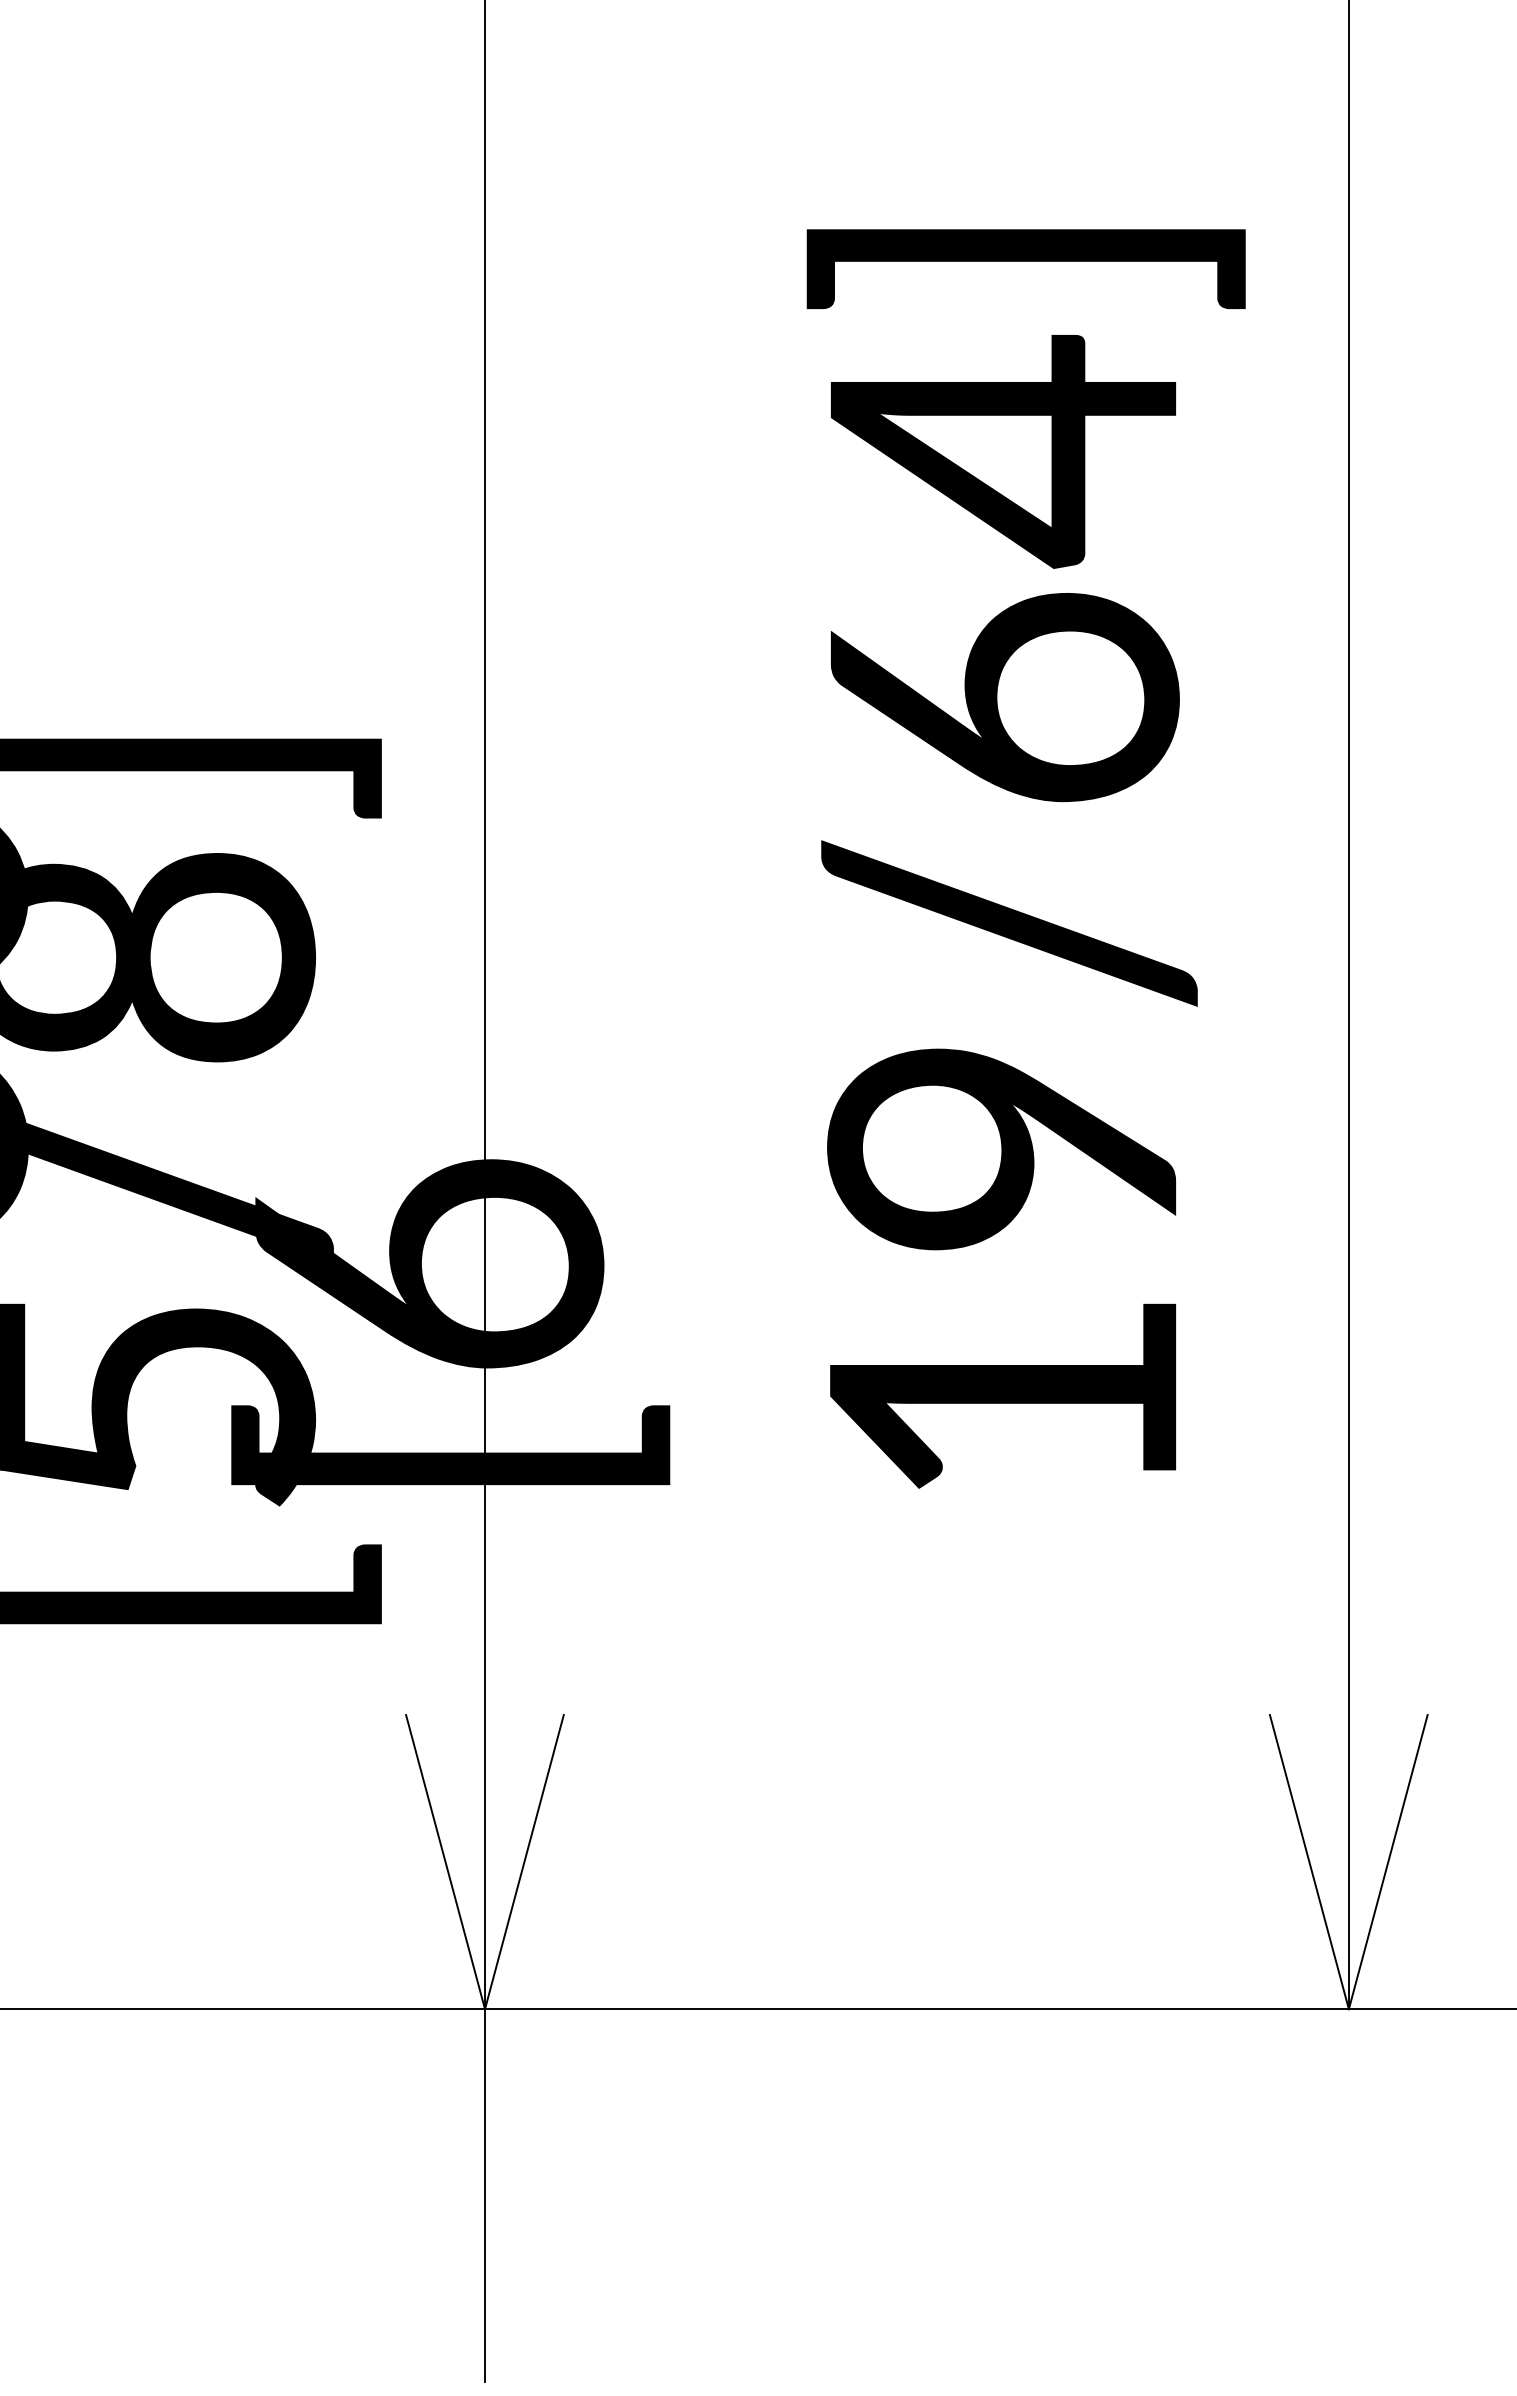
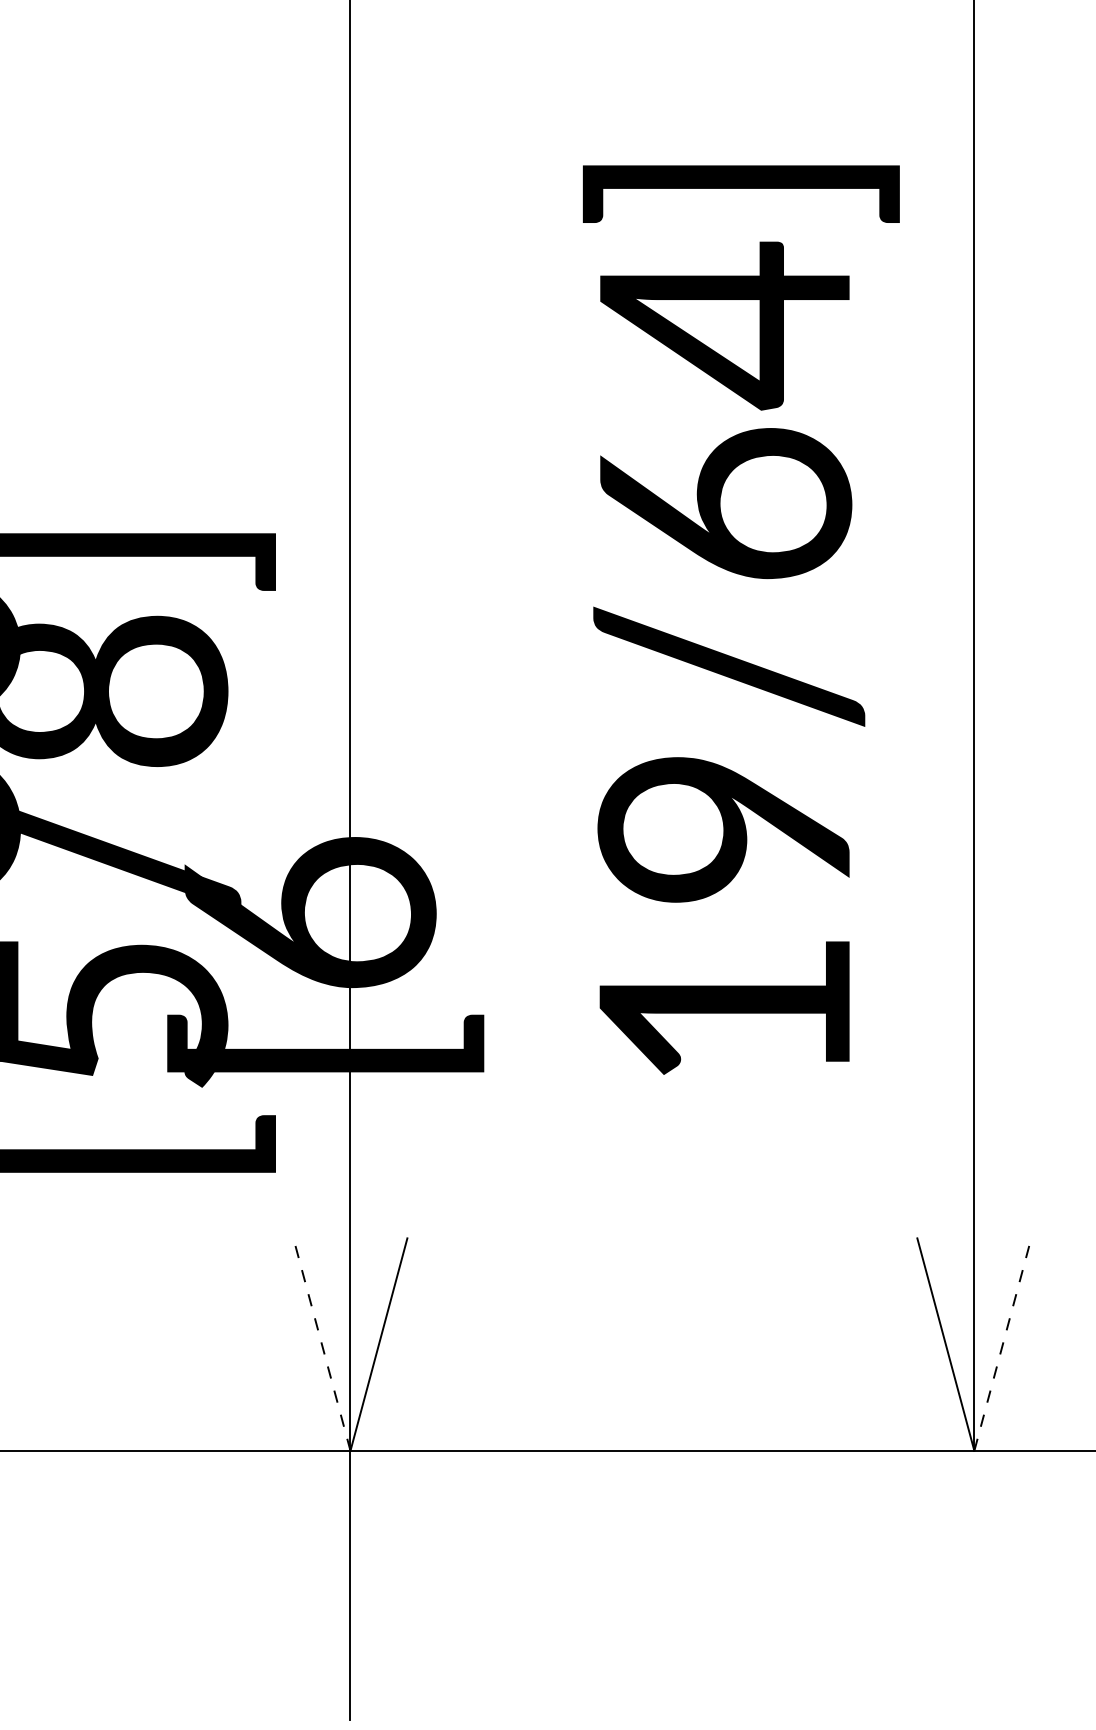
line: (445, 1861) -> (321, 1344), solid -> dashed
line: (1388, 1861) -> (1002, 1344), solid -> dashed

